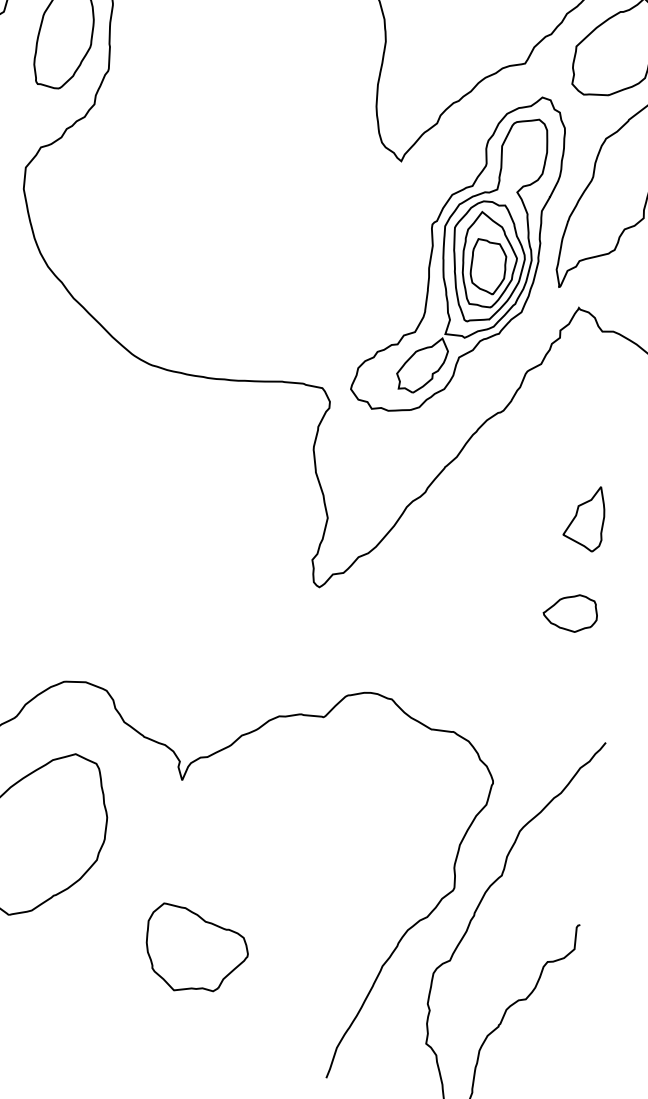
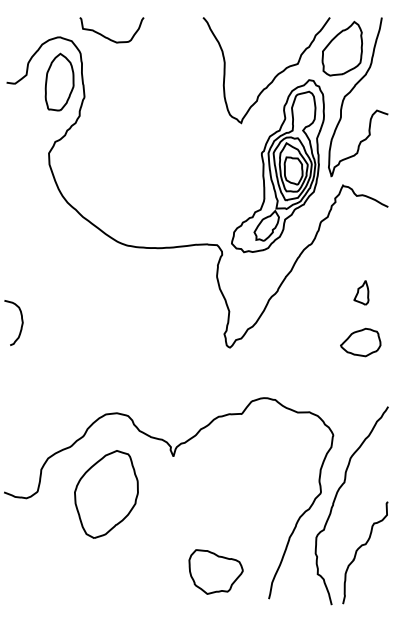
part: (585, 517) -> (361, 292), size x0.71
part: (570, 612) -> (360, 342), size x1.43
part: (195, 949) -> (215, 571), moved

